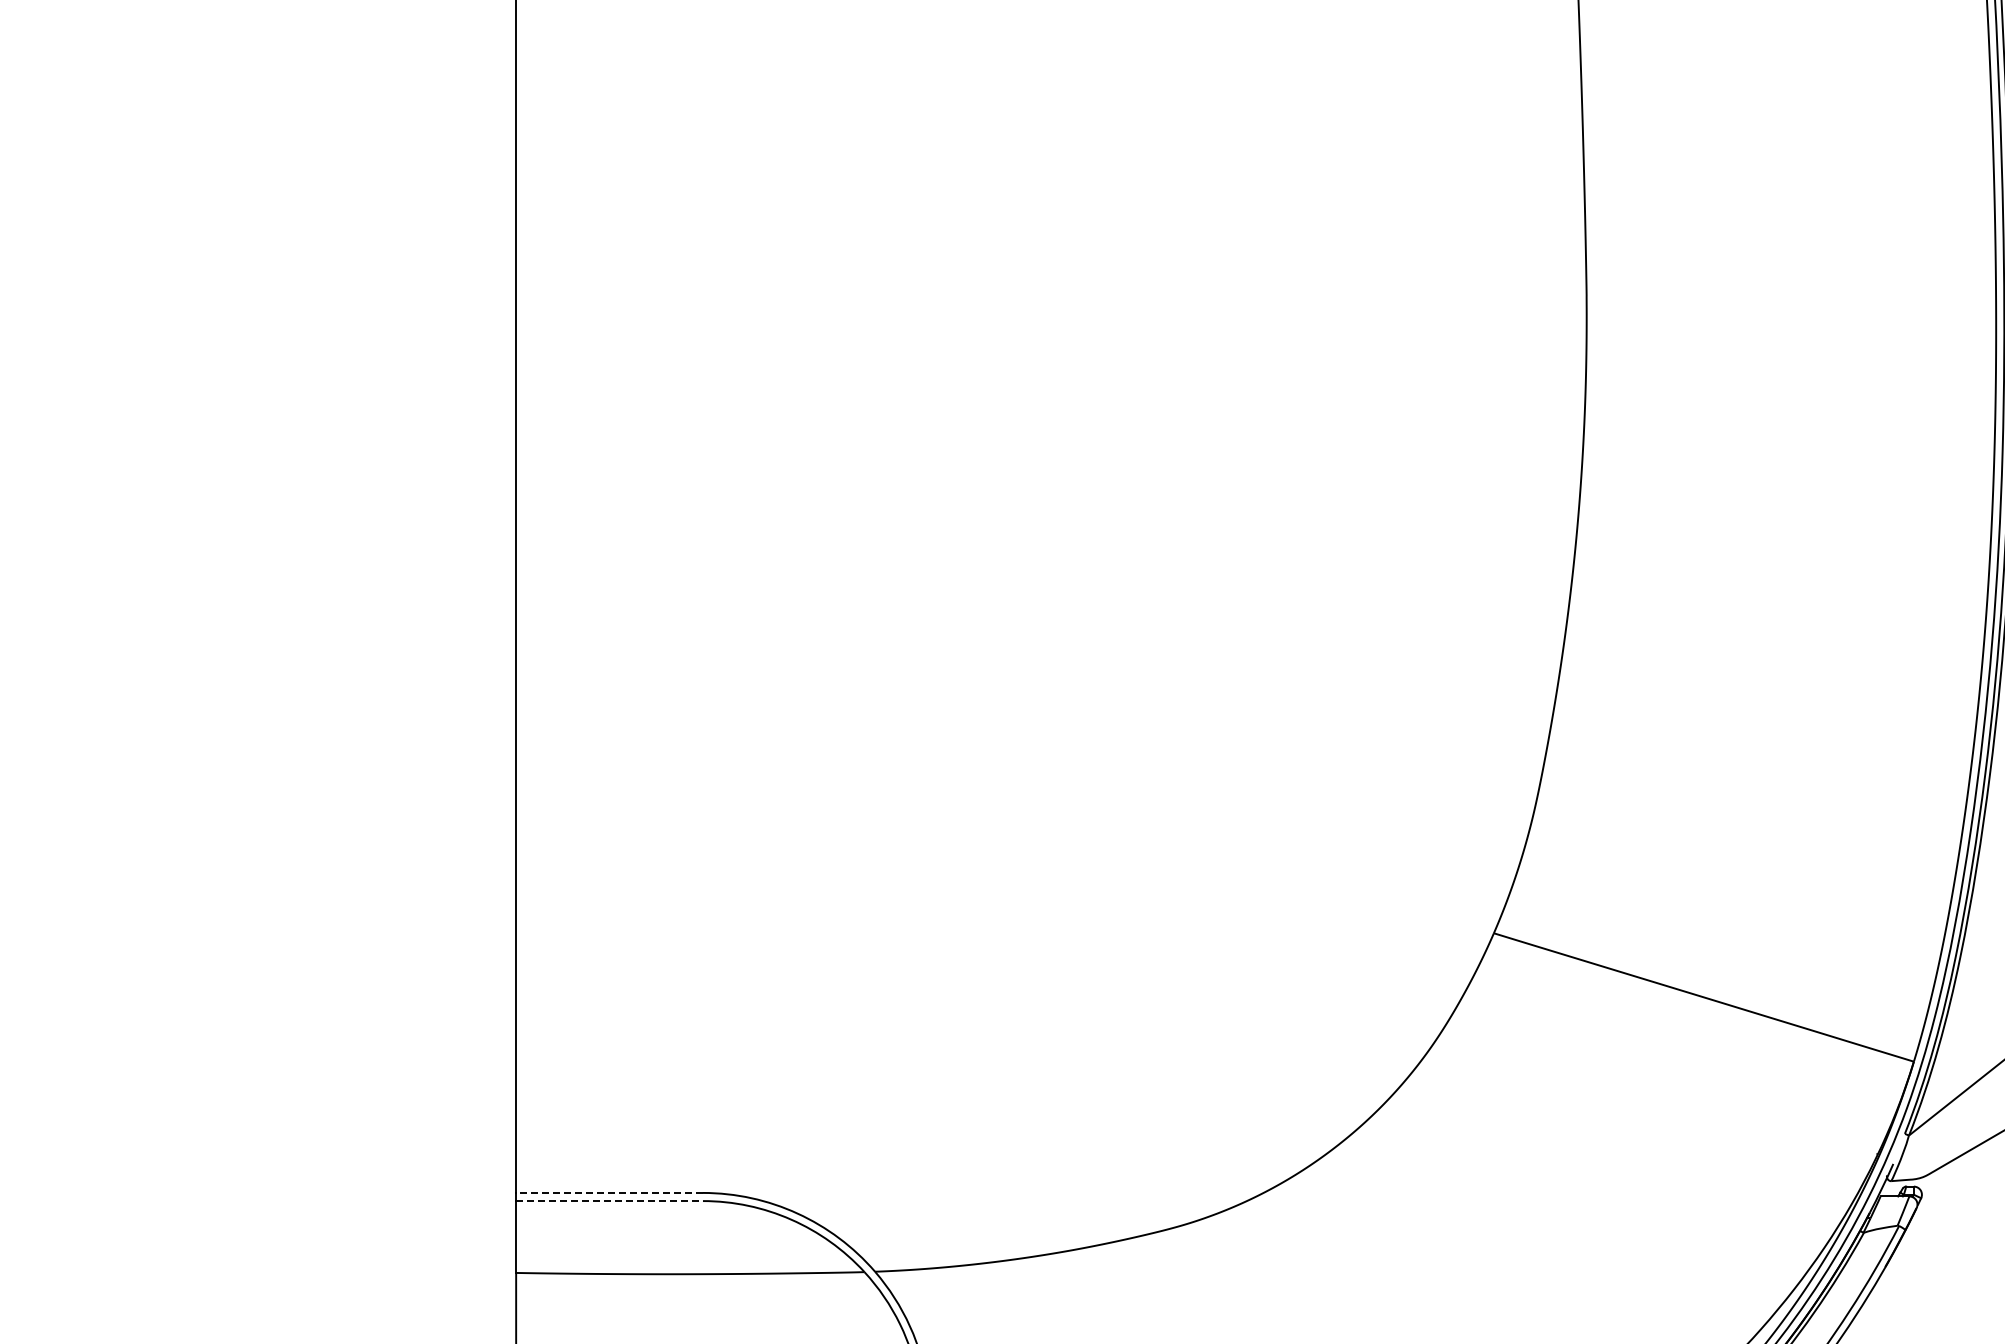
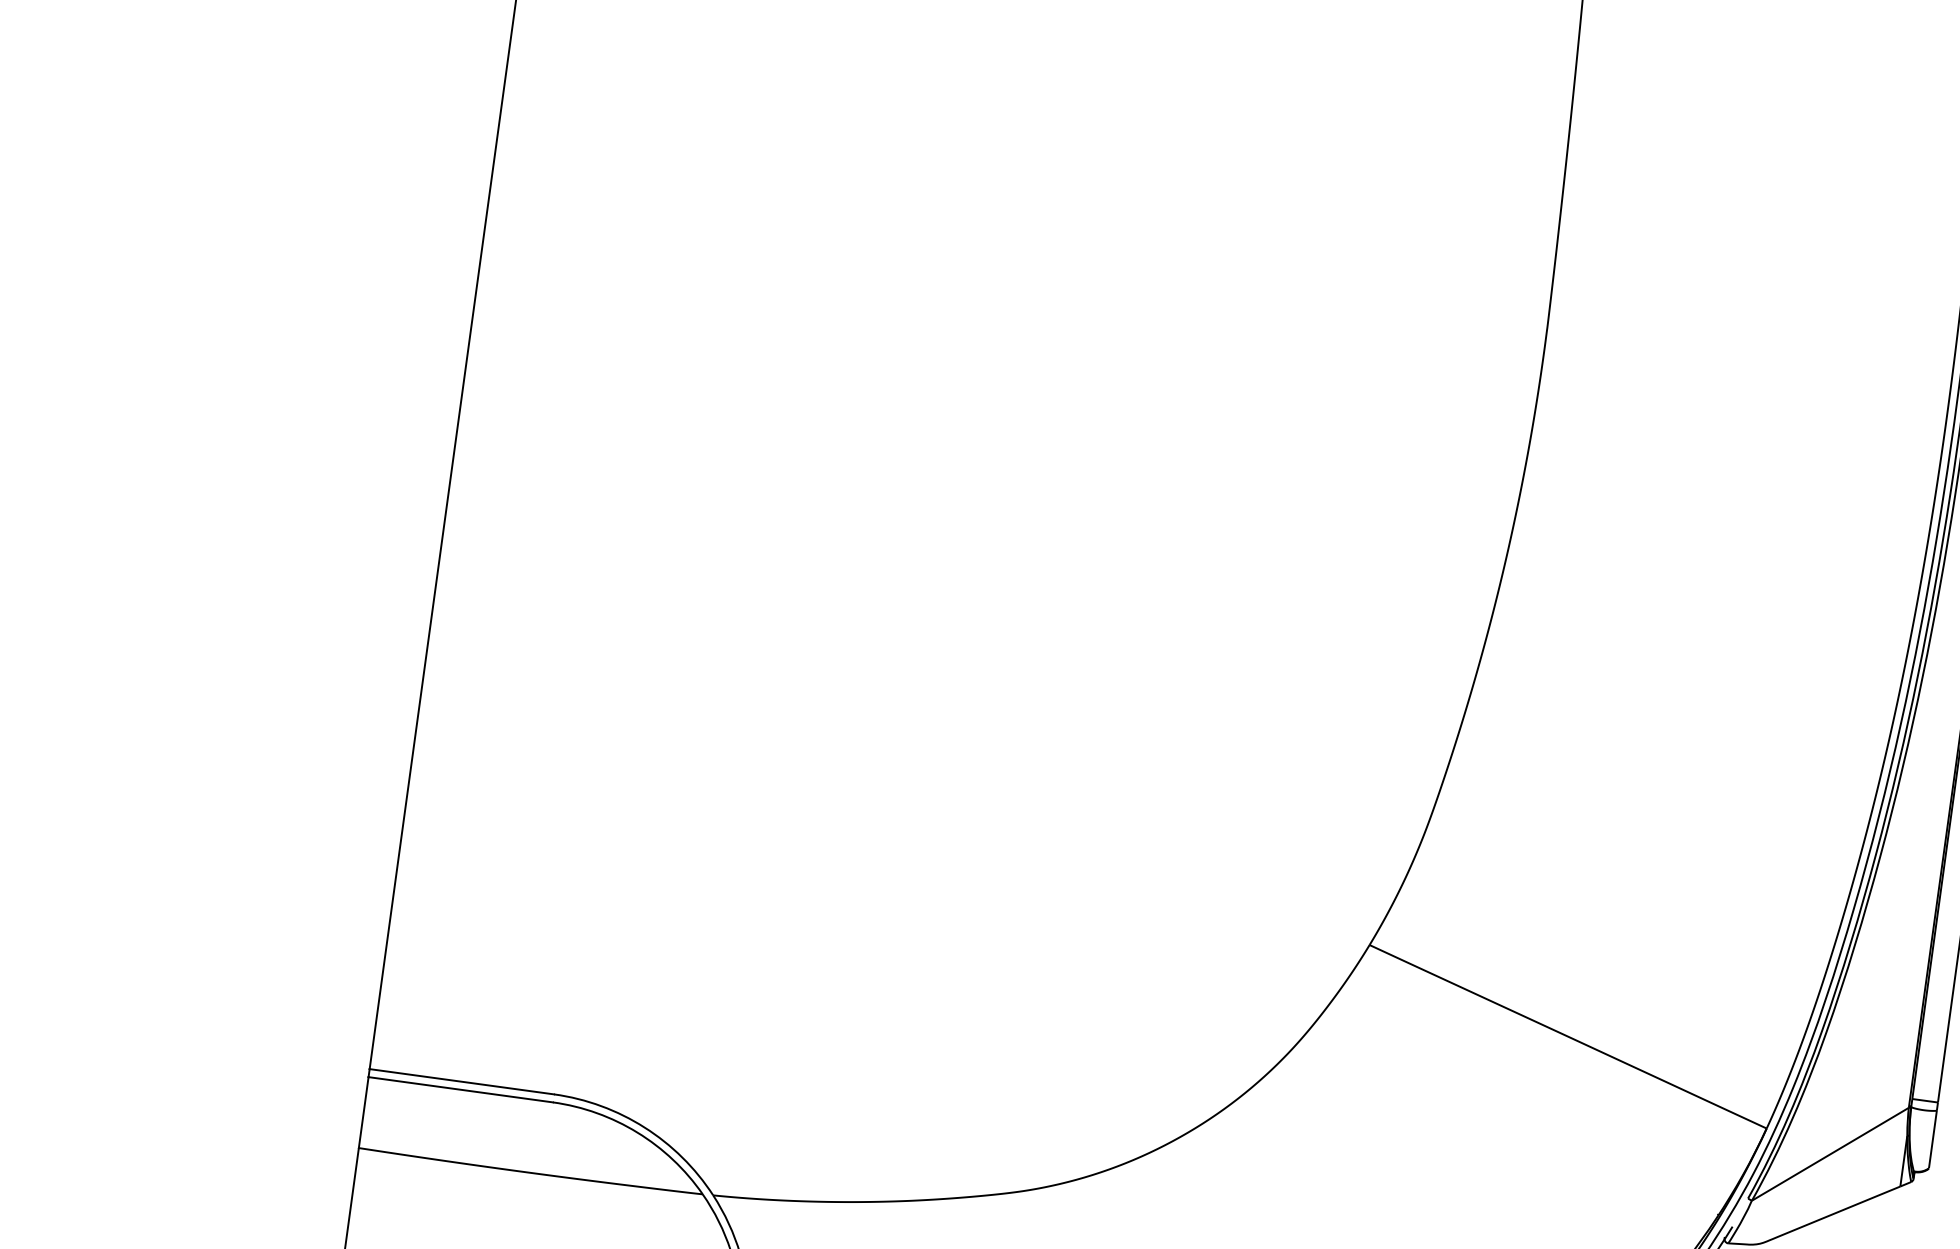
line: (609, 1192) -> (461, 1081), dashed -> solid
line: (610, 1201) -> (461, 1090), dashed -> solid

